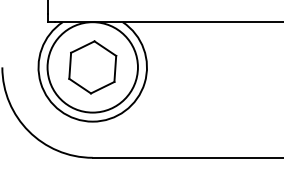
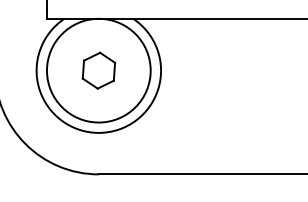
part: (92, 67) -> (98, 70), size x0.6

